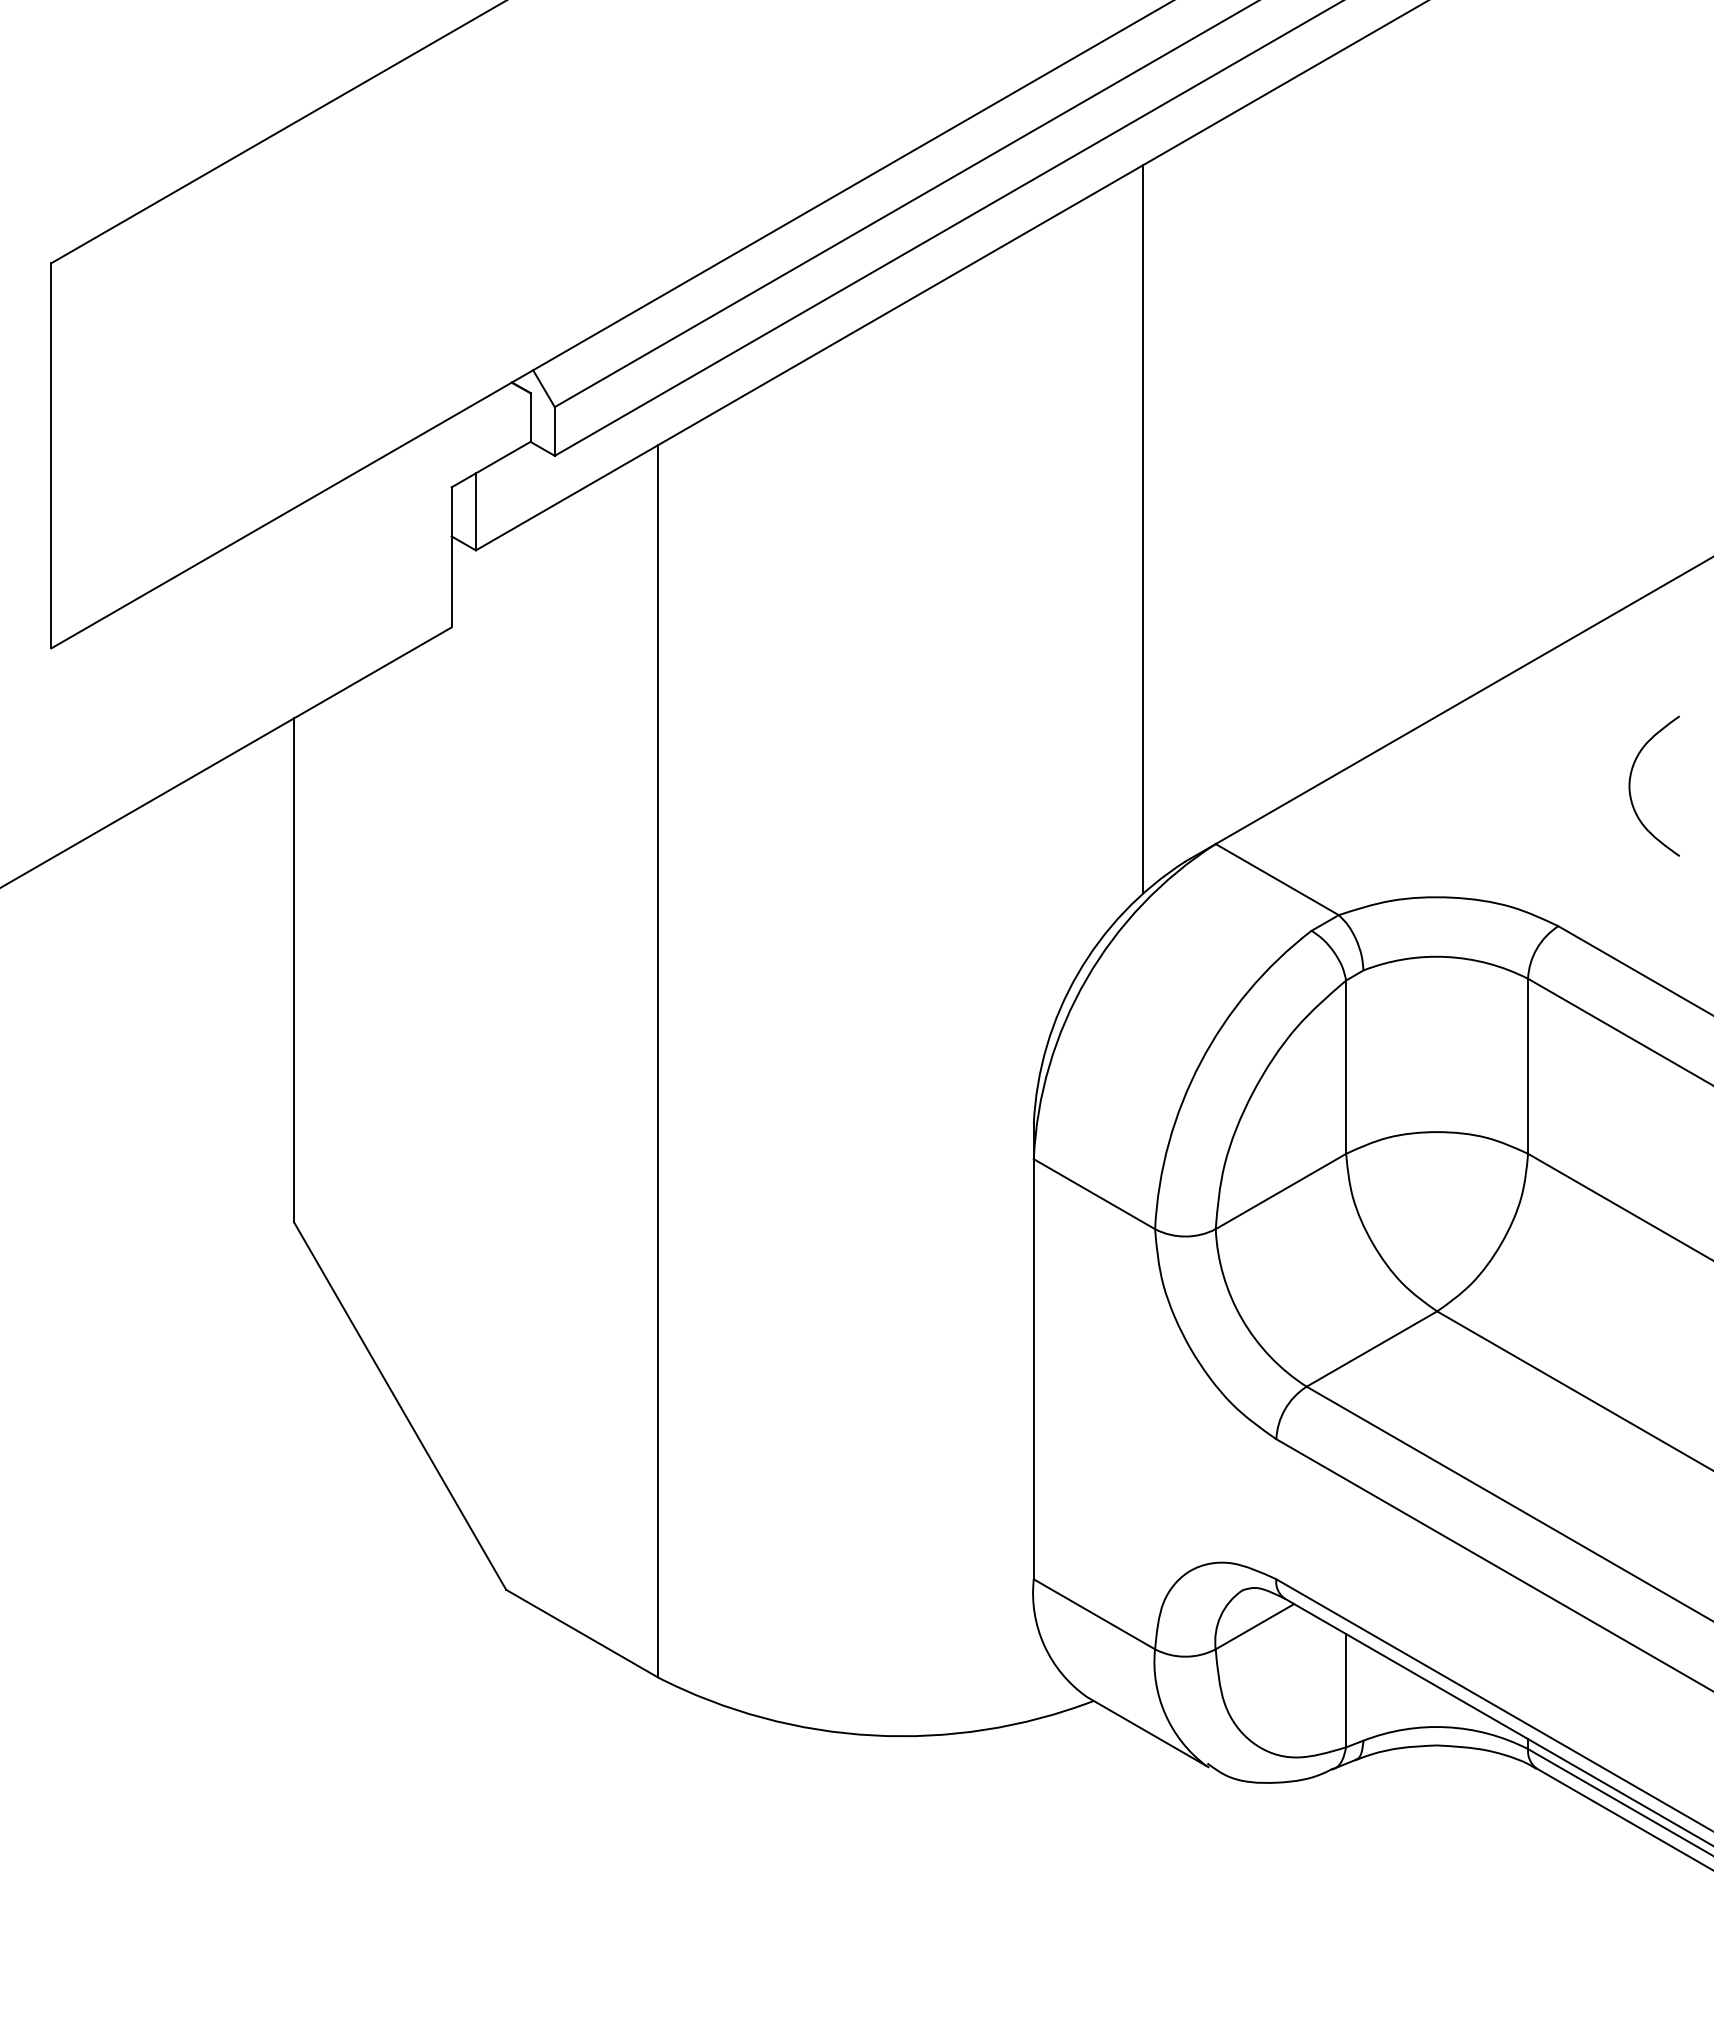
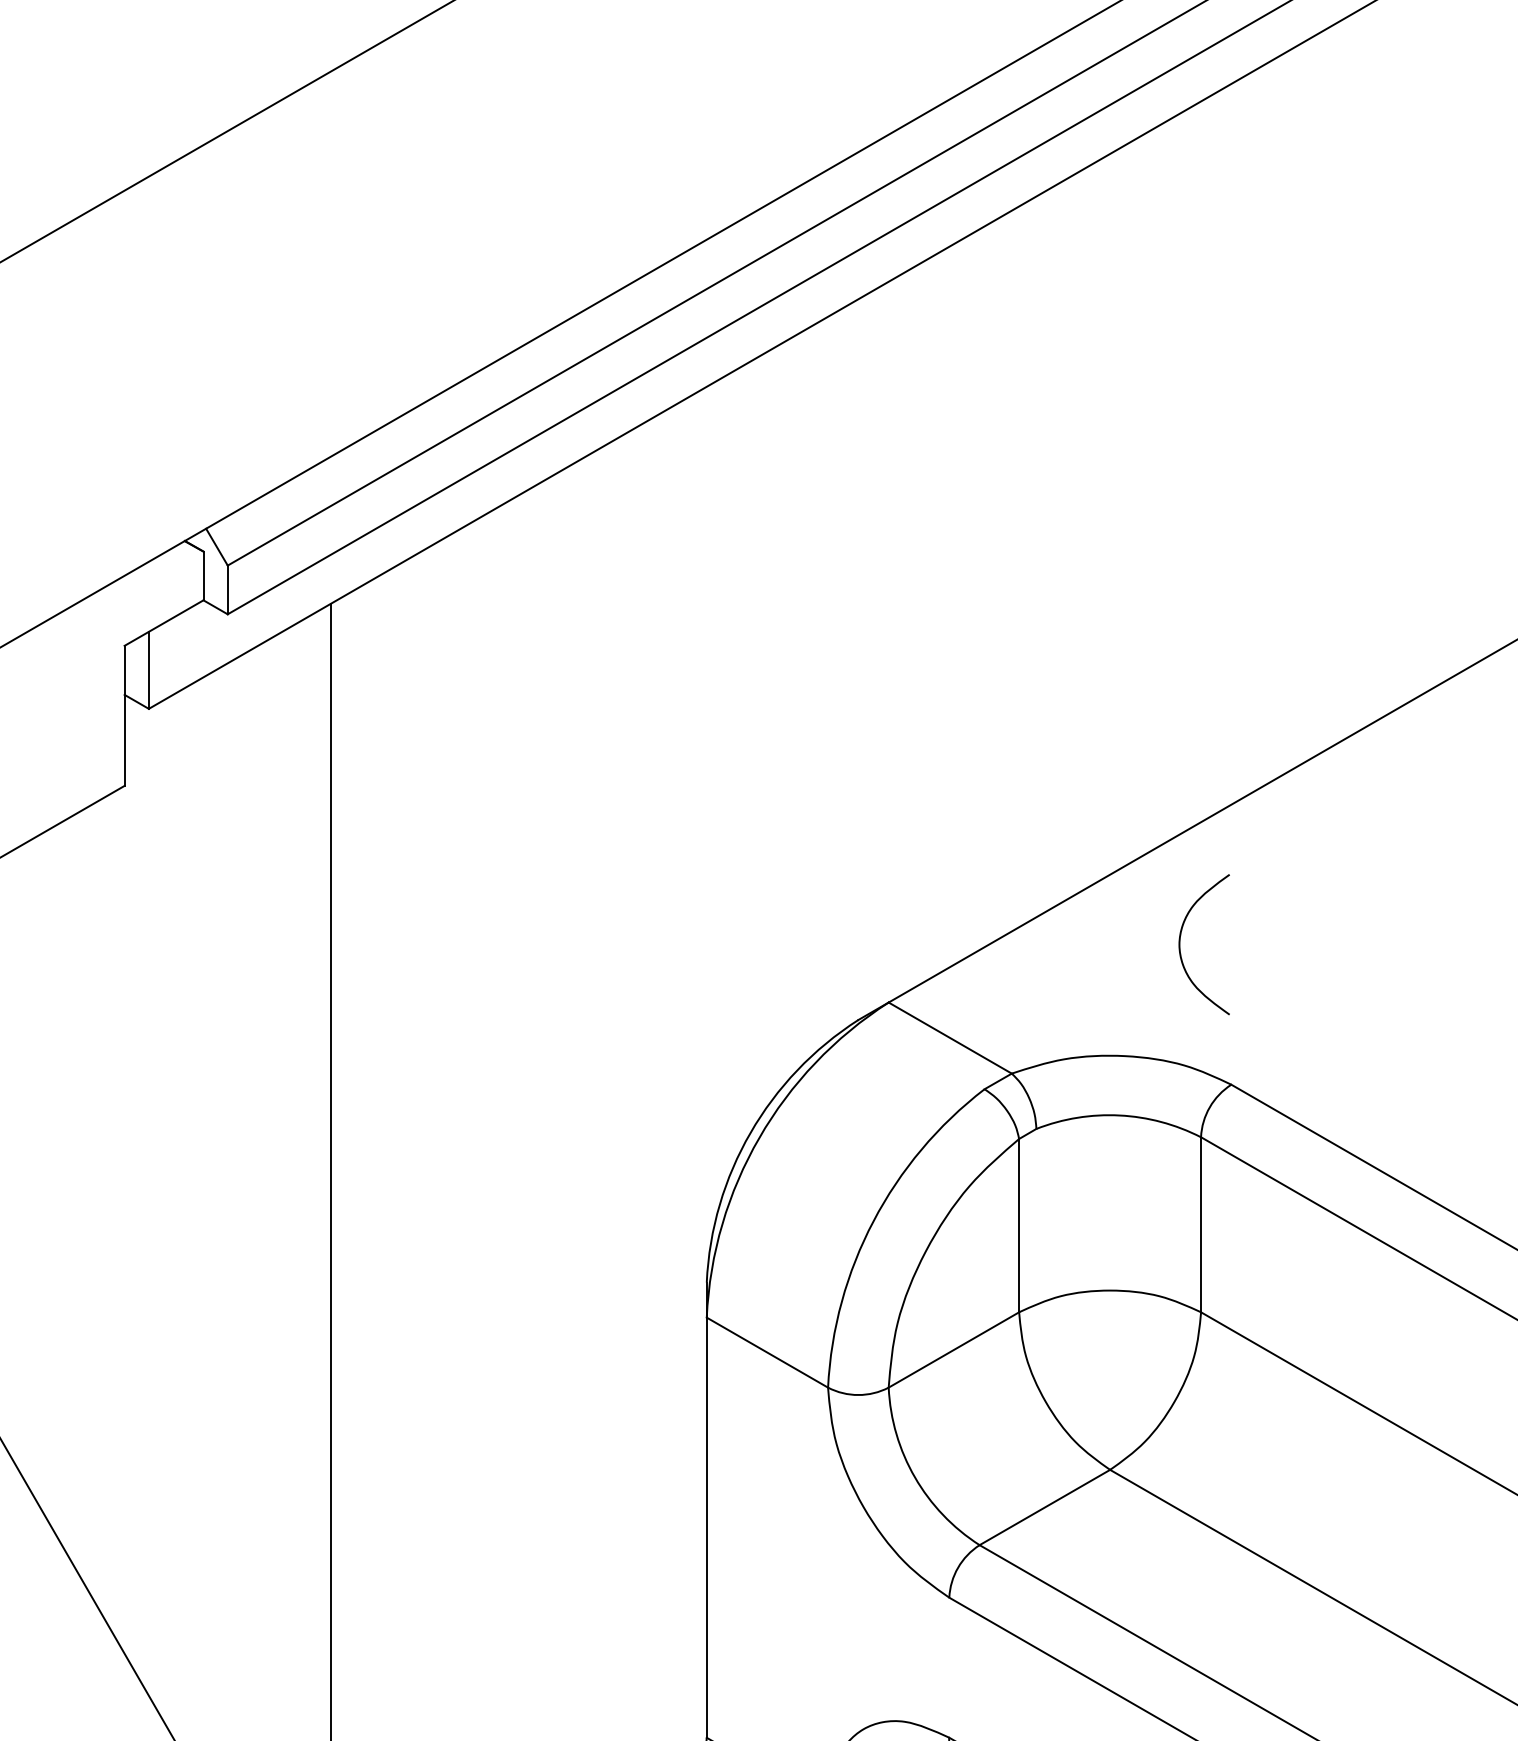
line: (1142, 529) -> (815, 687), removed
curve: (1630, 785) -> (1180, 943), moved

